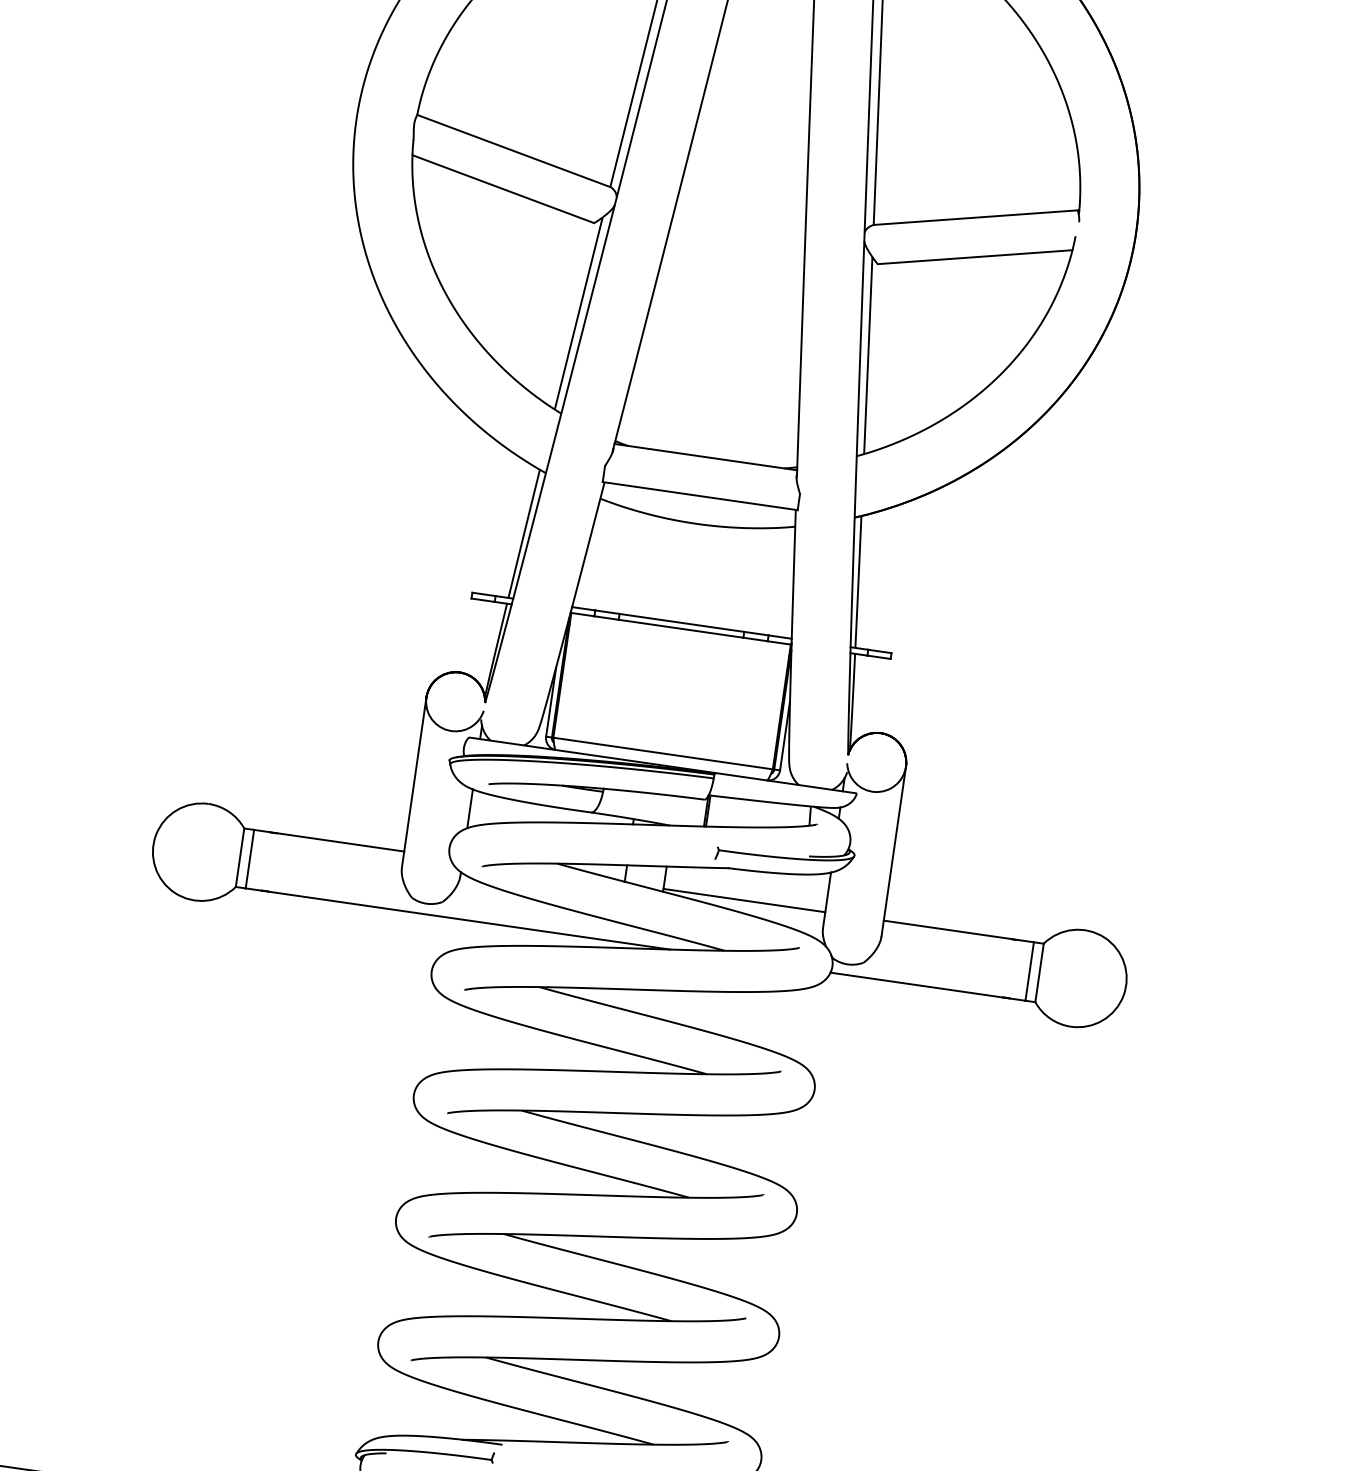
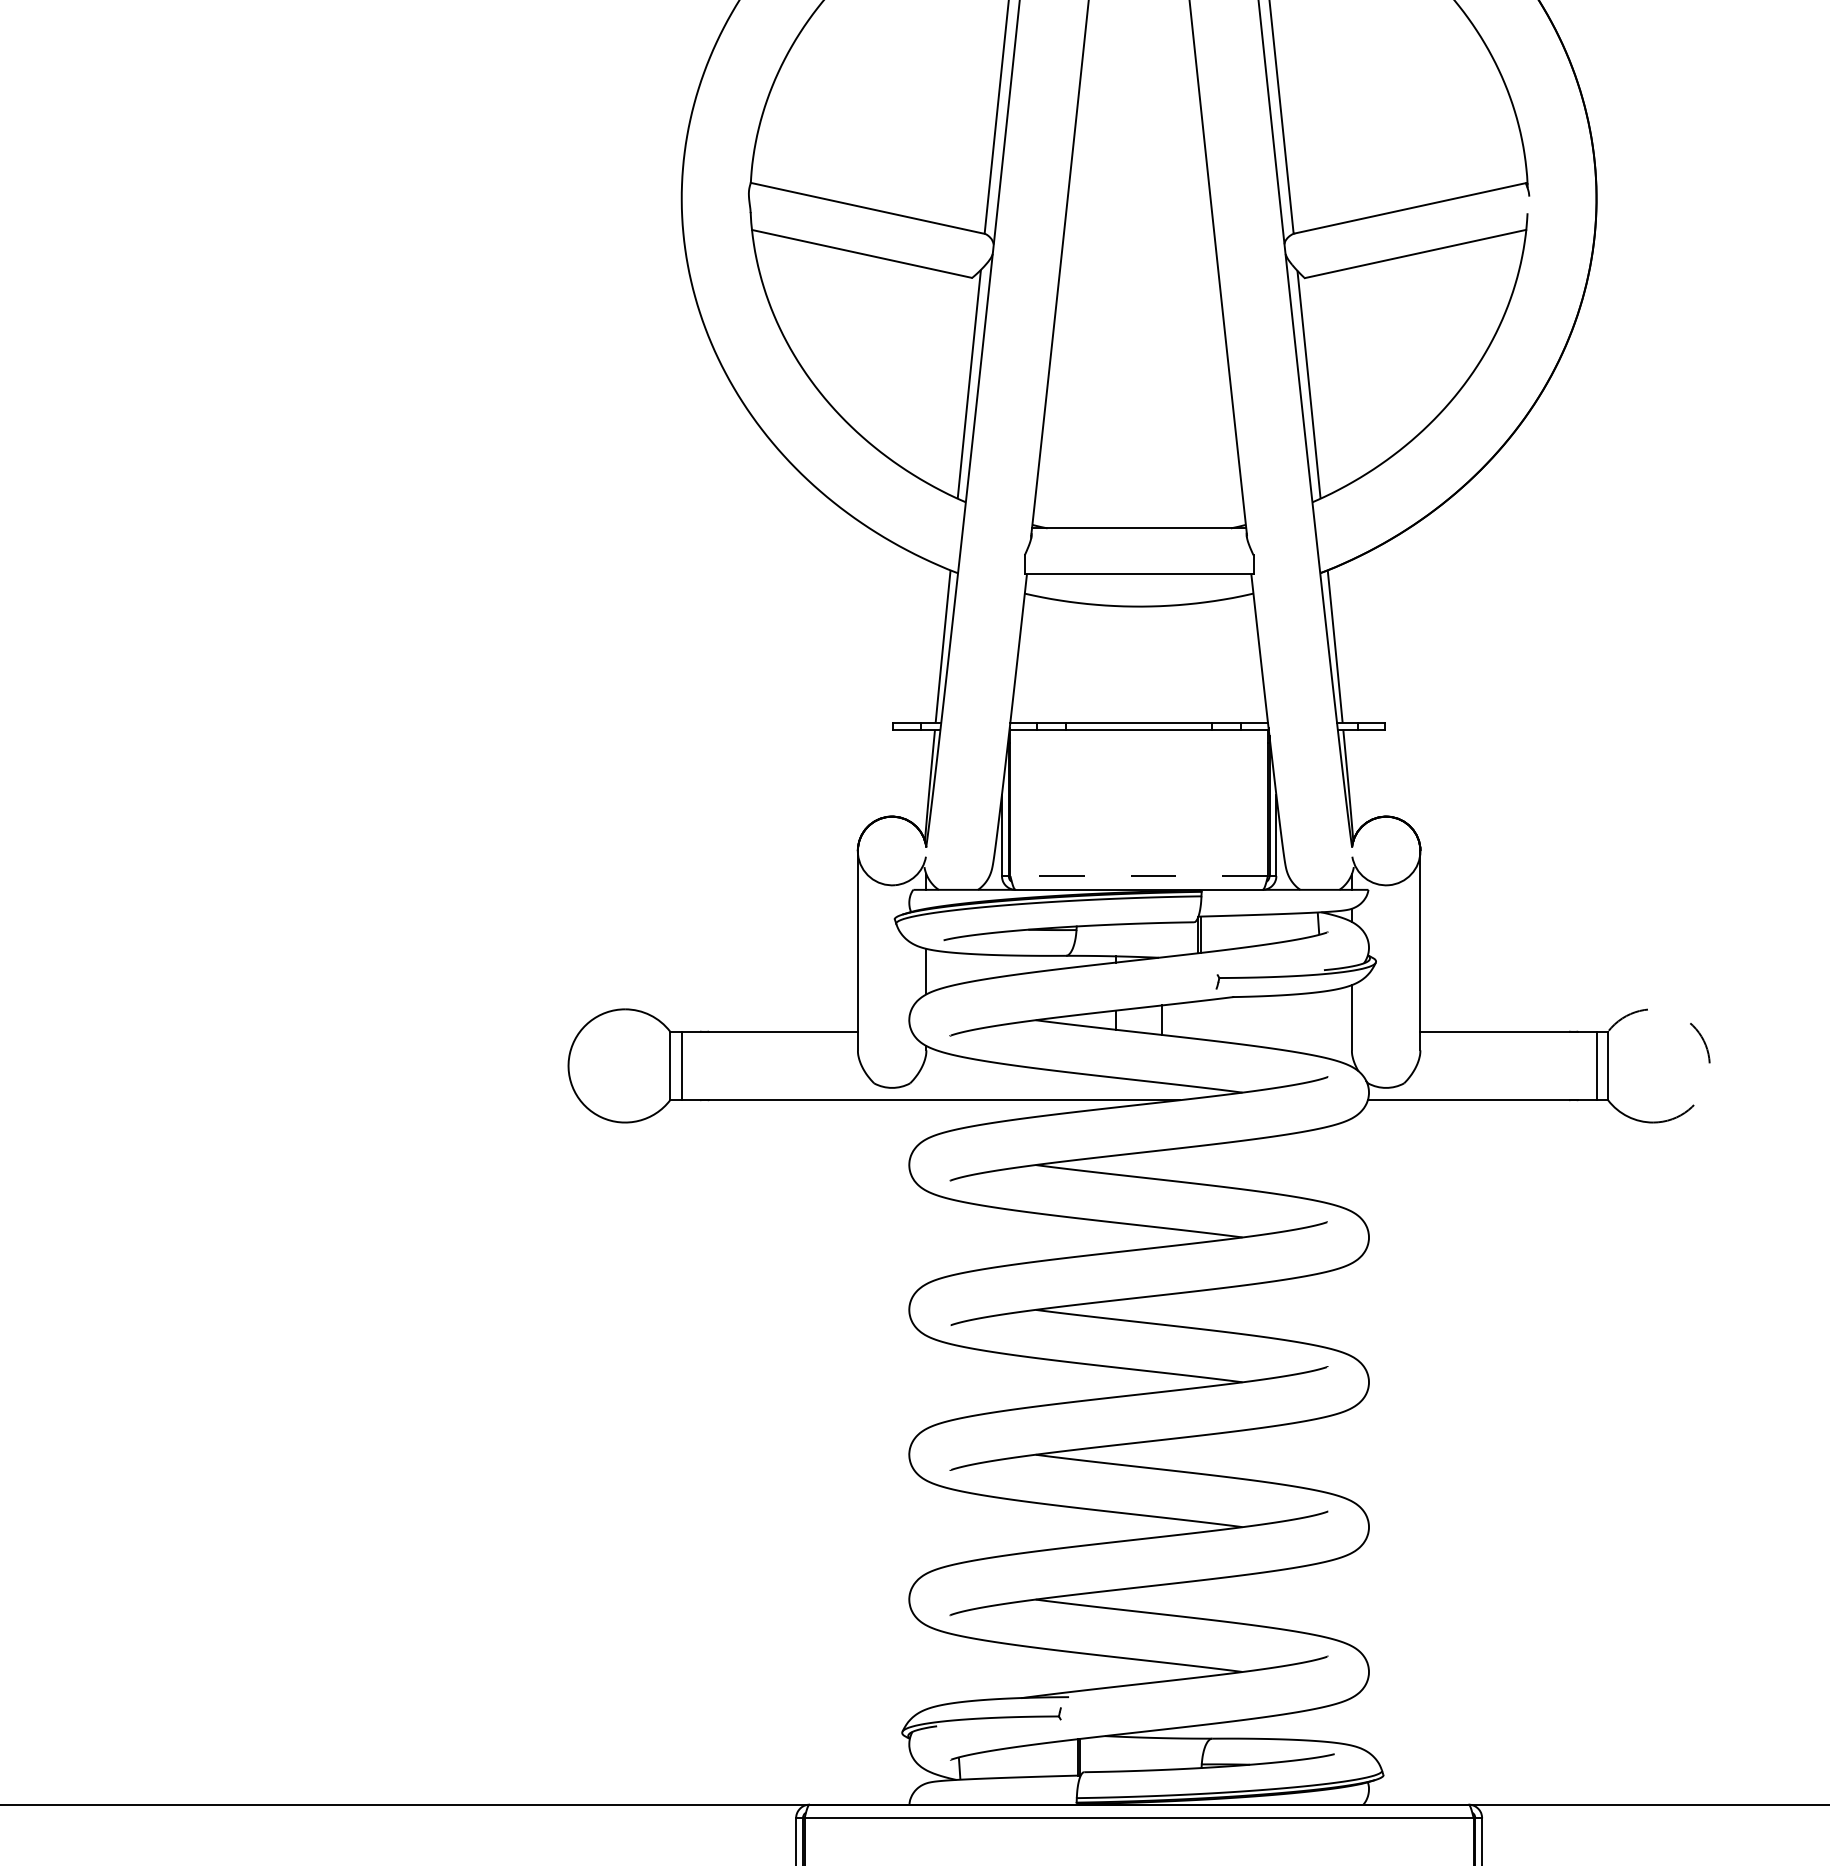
line: (663, 753) -> (1139, 876), solid -> dashed
line: (744, 900) -> (1256, 1031), removed
arc: (1123, 962) -> (1703, 1040), solid -> dashed

